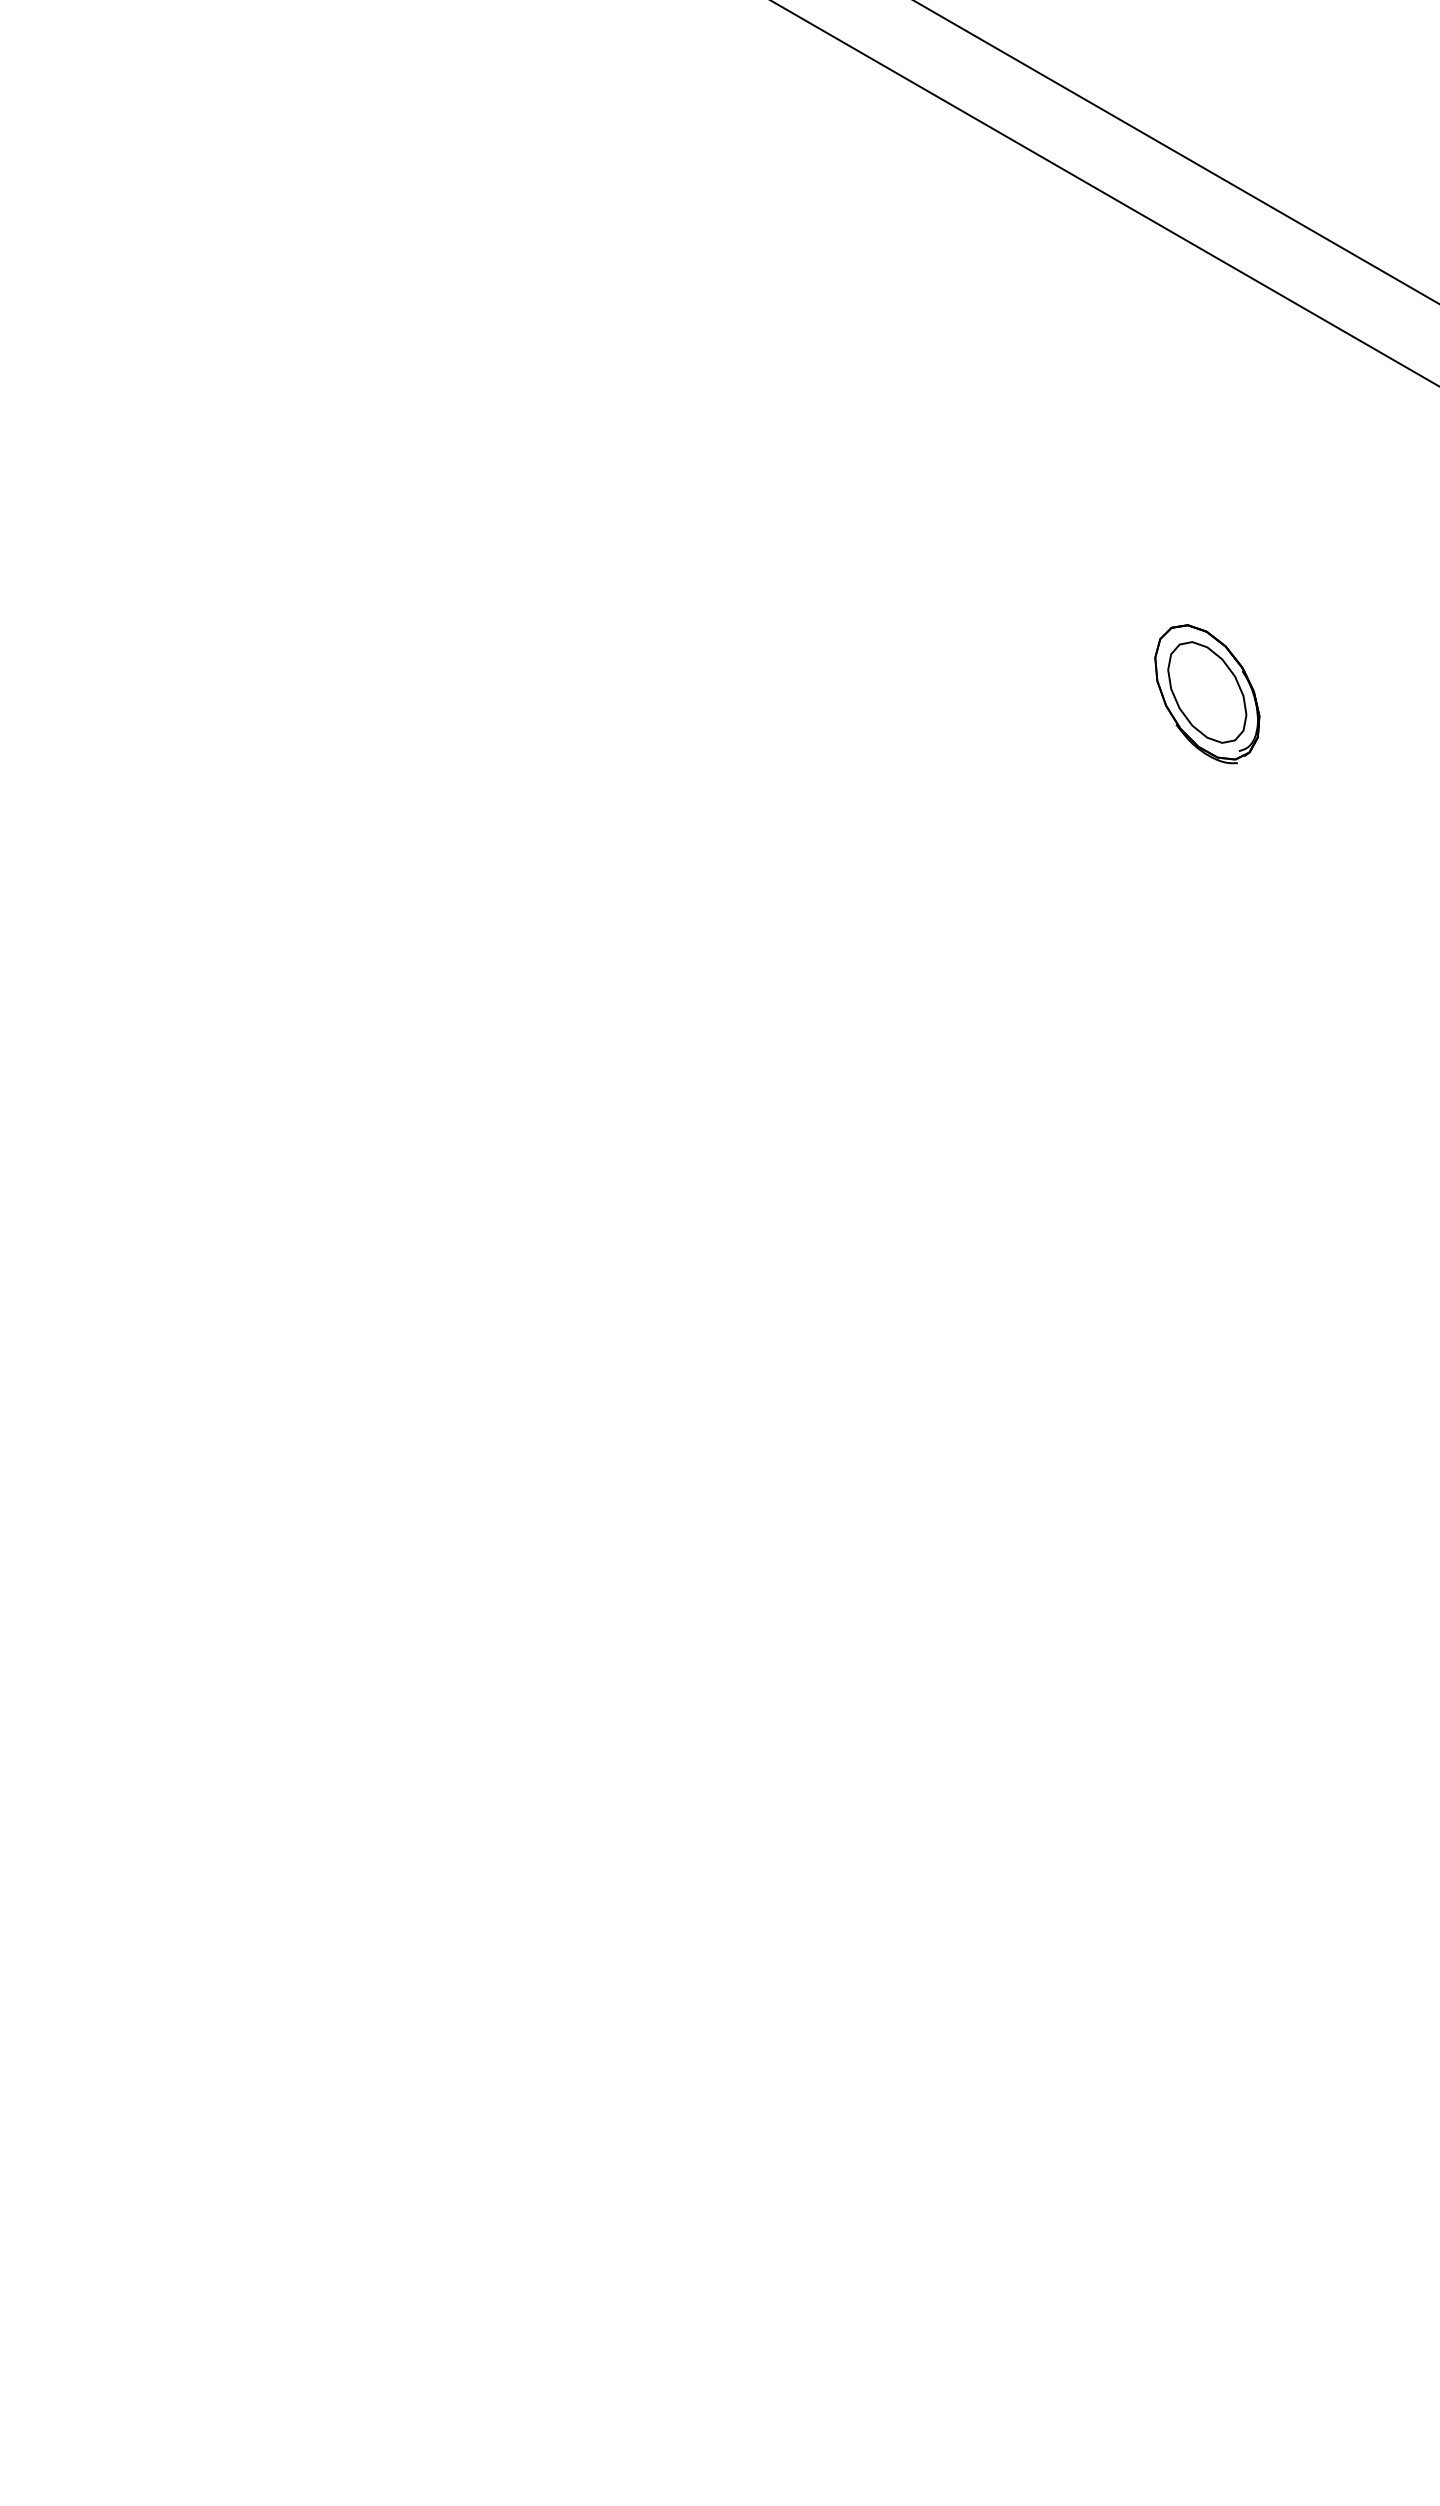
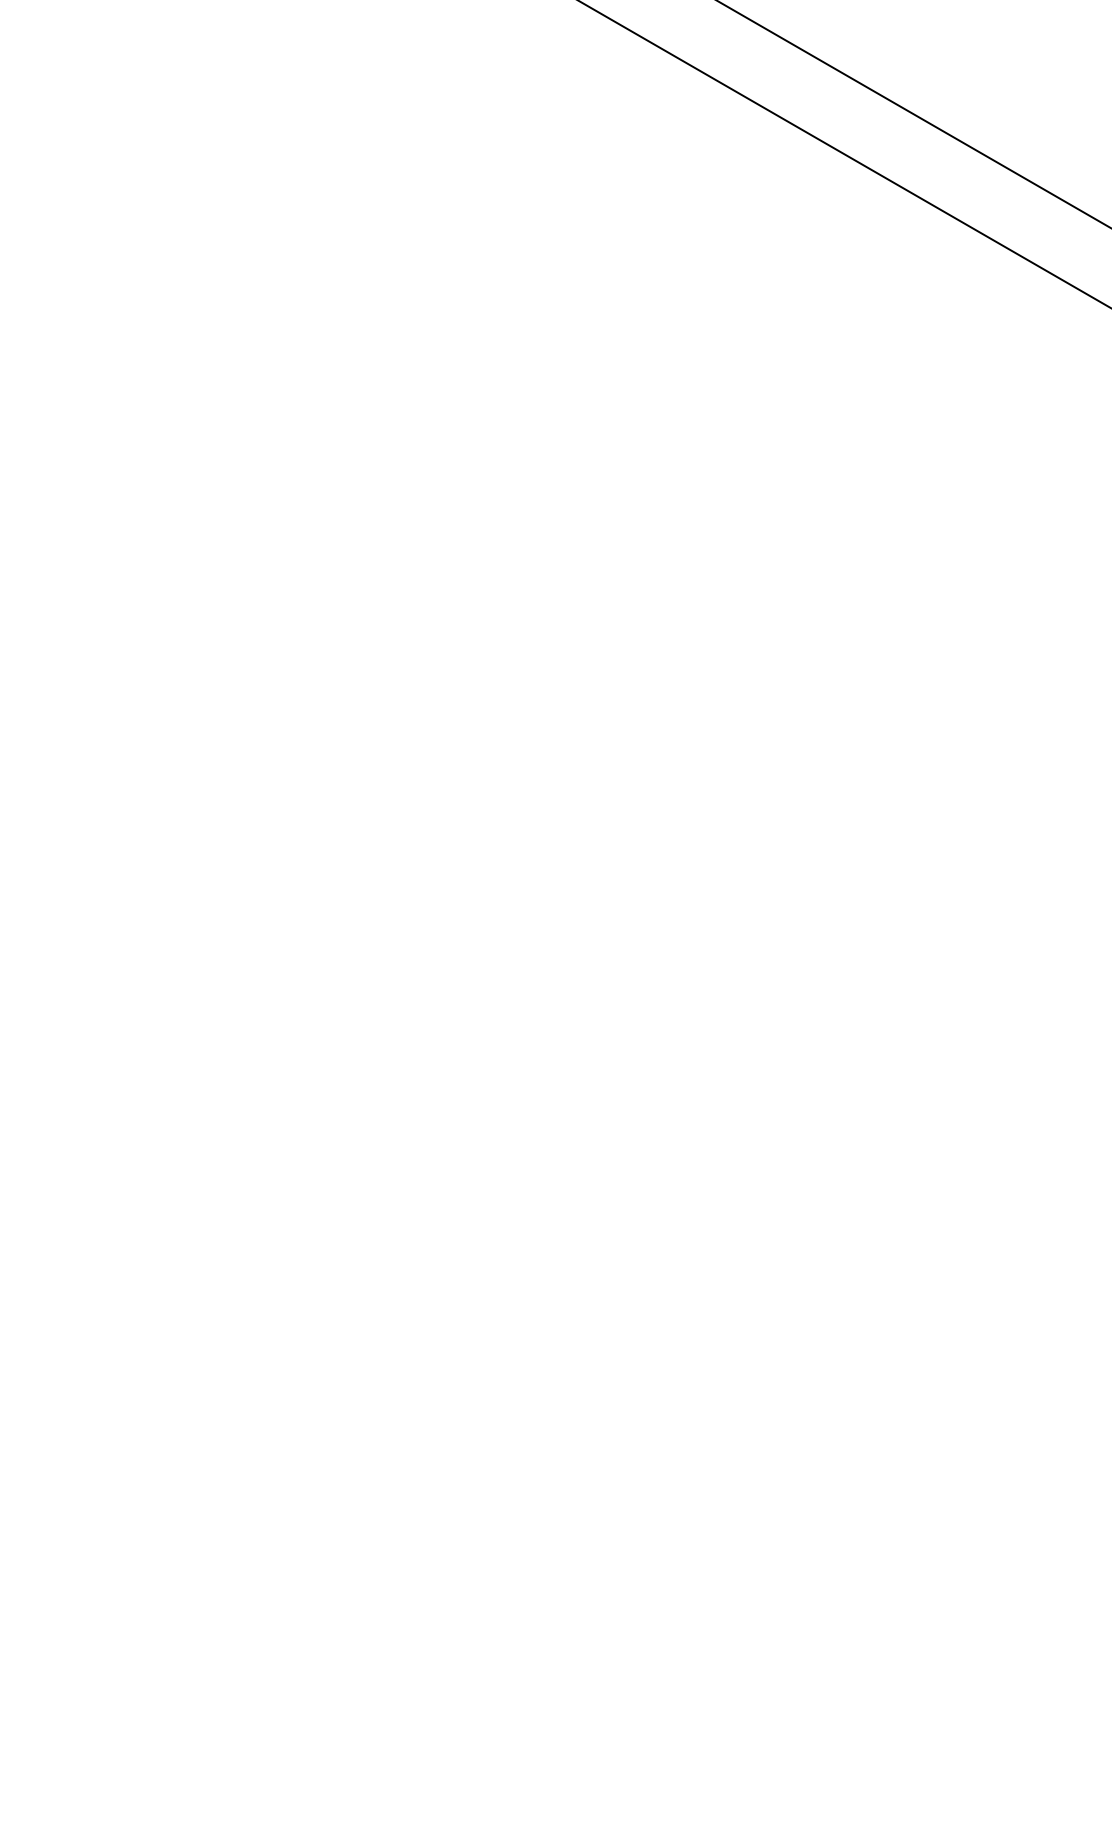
part: (1207, 694) -> (1017, 682), removed

